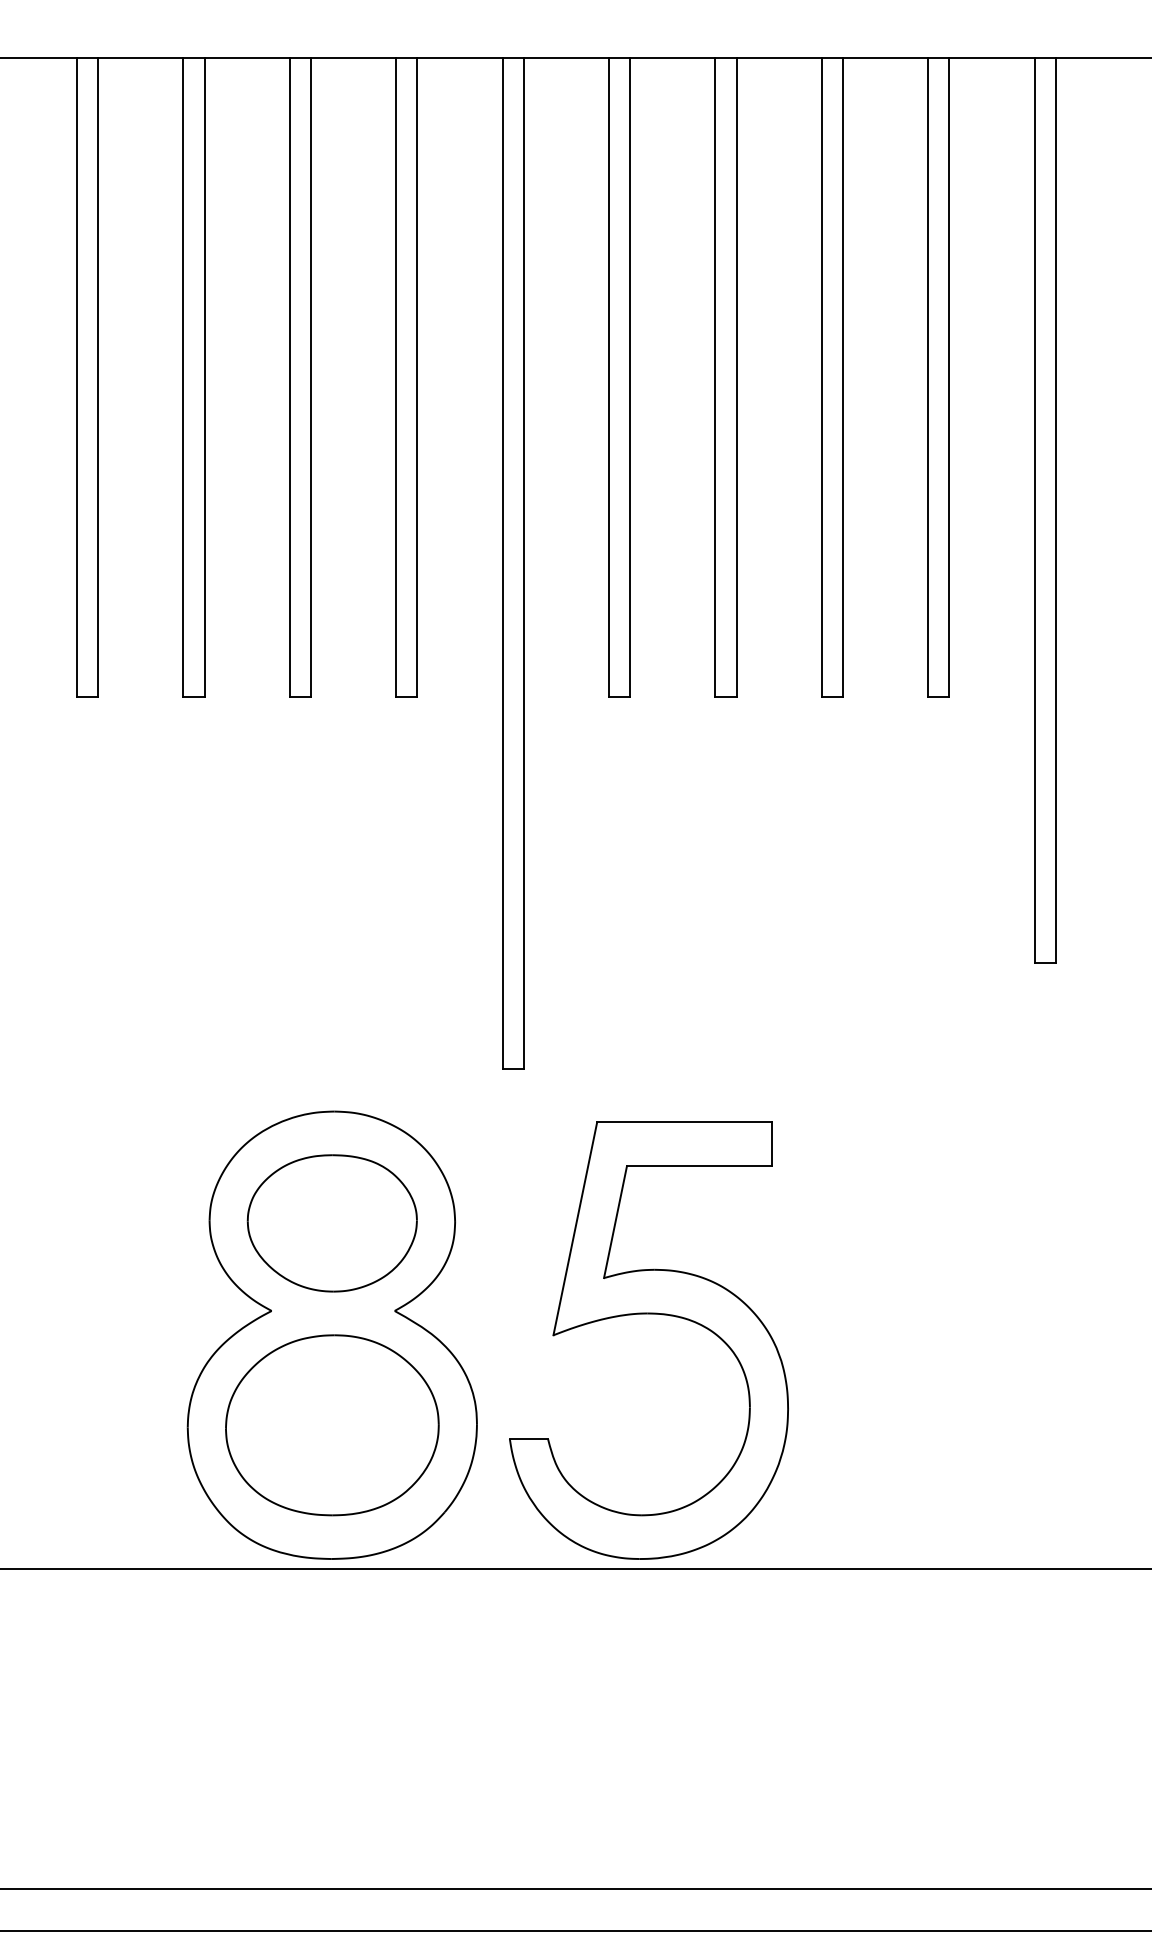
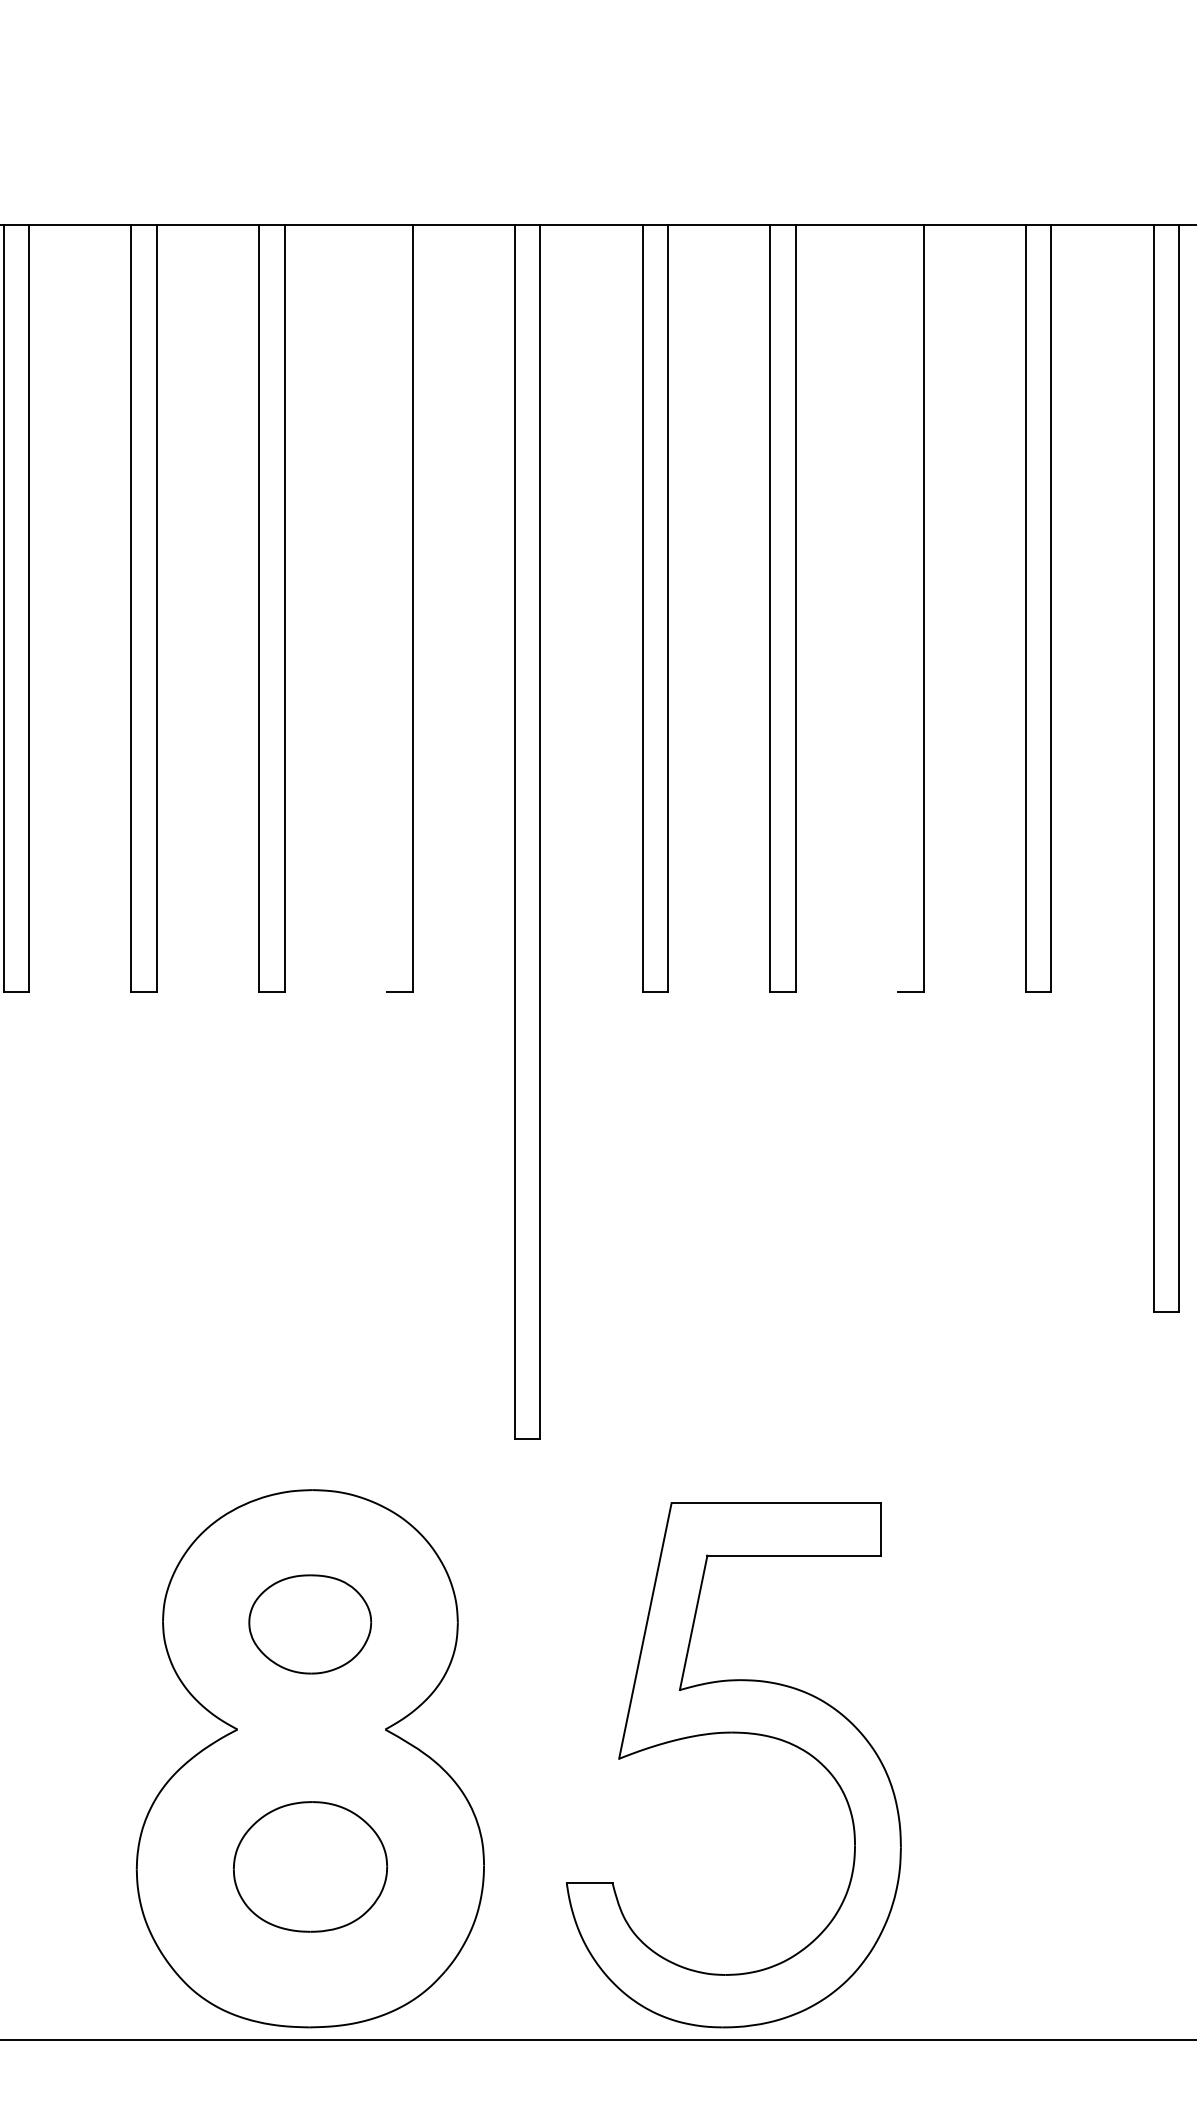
line: (396, 377) -> (387, 608), removed
line: (821, 377) -> (897, 608), removed
part: (331, 1223) -> (309, 1624), size x0.6
part: (648, 1314) -> (733, 1733), moved
part: (332, 1425) -> (310, 1867), size x0.6

